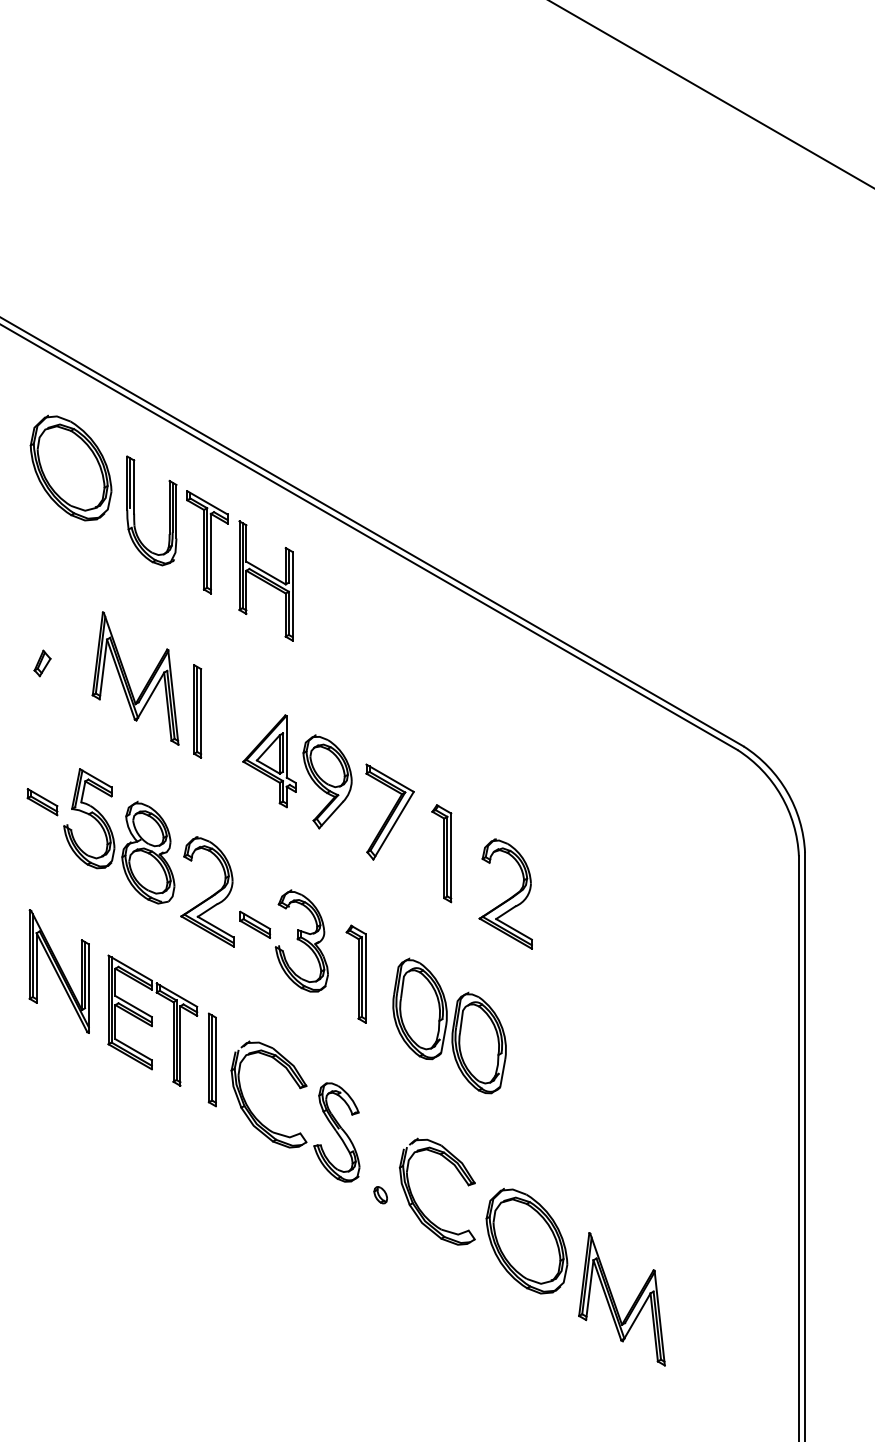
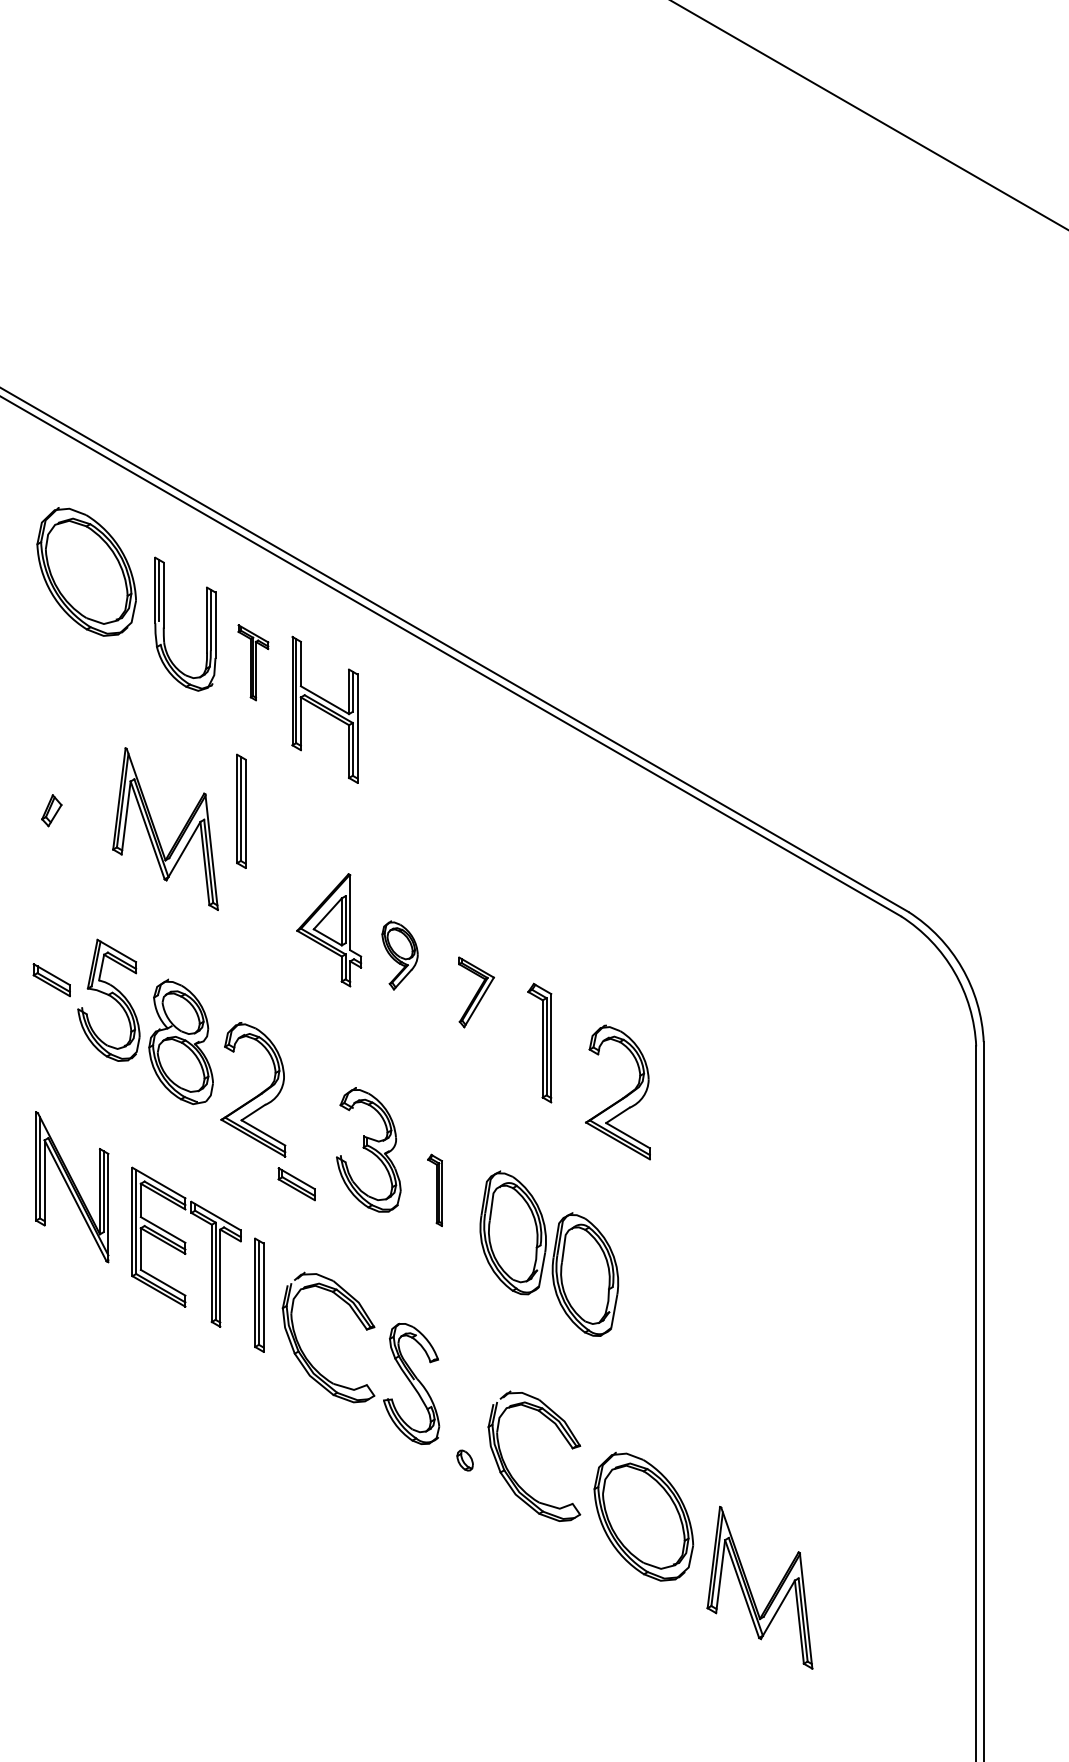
part: (207, 542) -> (253, 662), size x0.6
part: (197, 710) -> (241, 810), moved
part: (327, 781) -> (399, 955), size x0.6
part: (390, 812) -> (476, 992), size x0.6
part: (255, 925) -> (296, 1184), moved
part: (355, 974) -> (434, 1190), size x0.6

